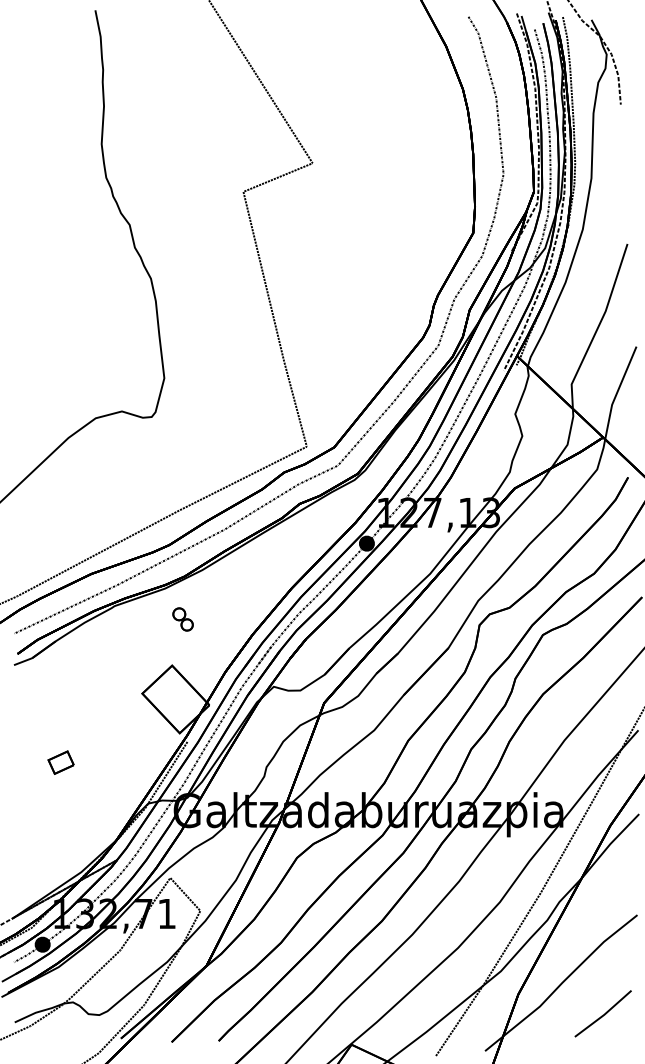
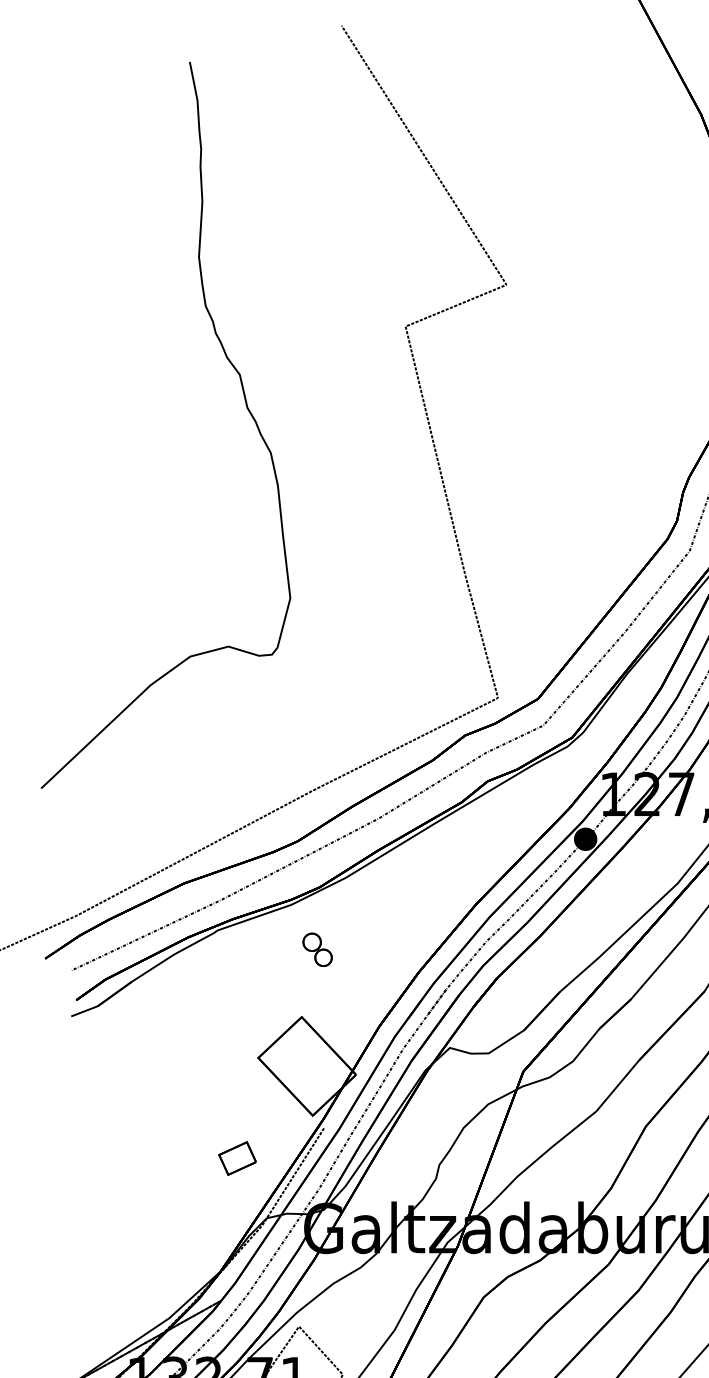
part: (60, 762) -> (236, 1158), moved

